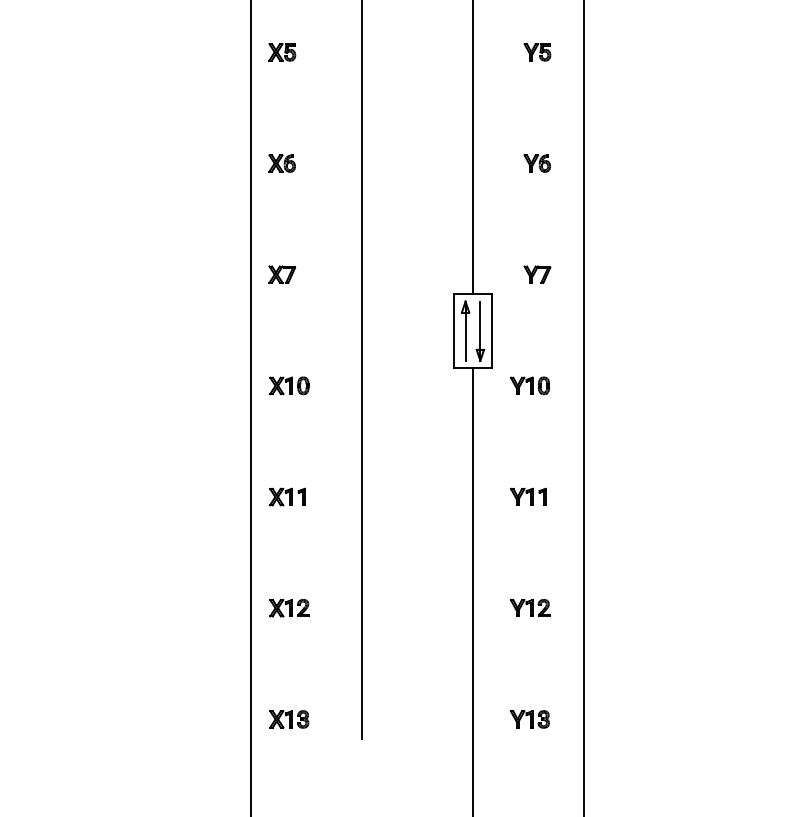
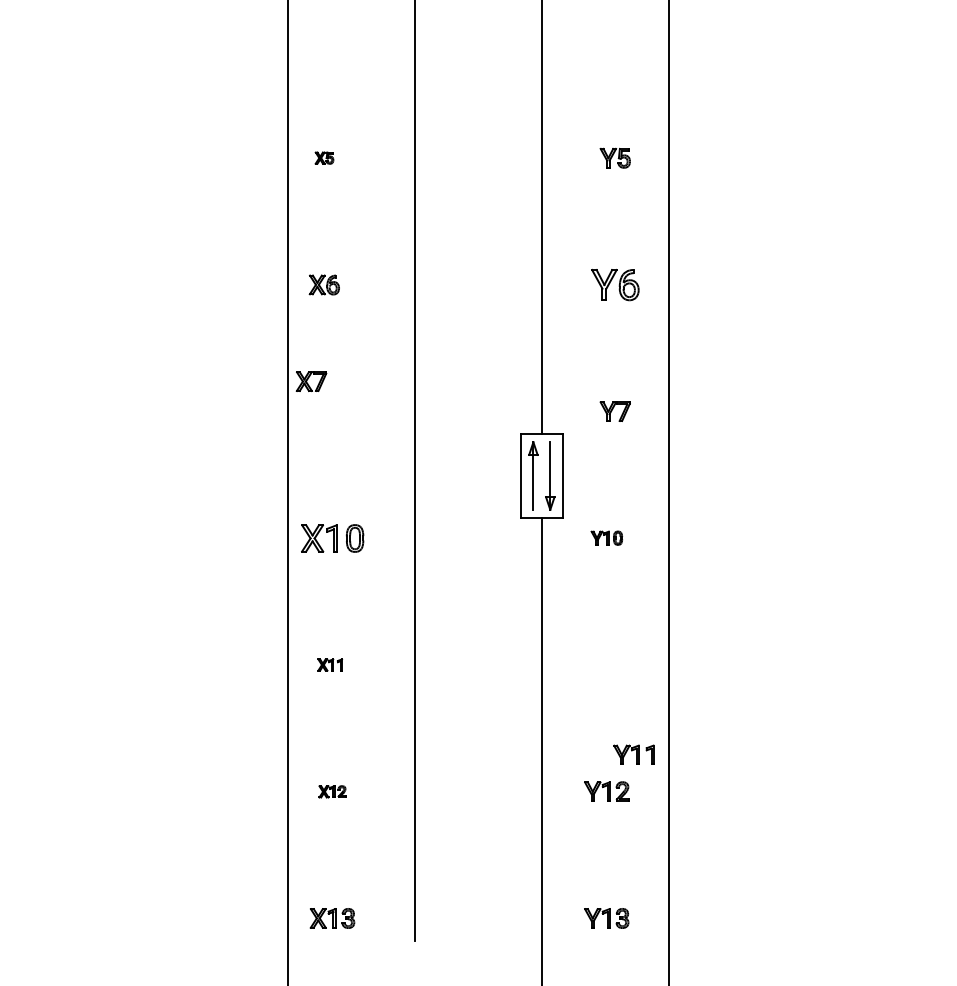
part: (282, 51) -> (324, 157), size x0.6
part: (536, 163) -> (614, 284), size x1.6
part: (282, 274) -> (311, 381), moved
part: (289, 385) -> (332, 537), size x1.4
part: (529, 385) -> (606, 537), size x0.7
part: (286, 496) -> (329, 664), size x0.6
part: (527, 496) -> (633, 754), moved
part: (289, 608) -> (332, 791), size x0.6

